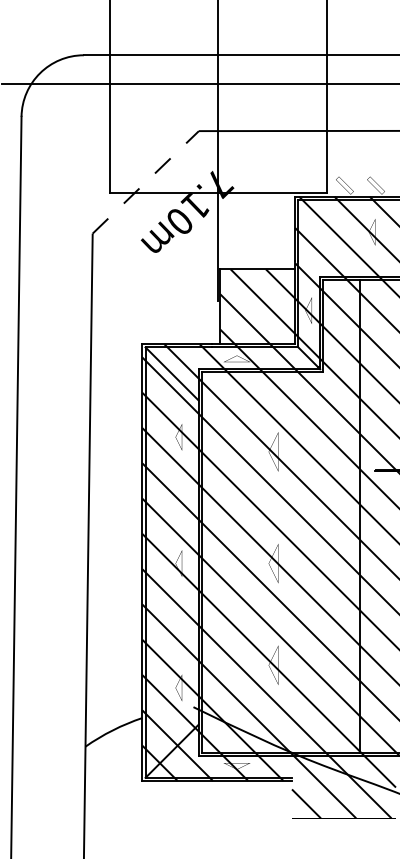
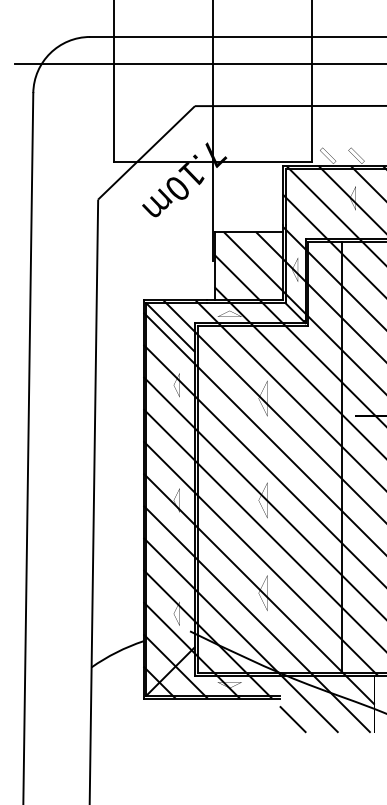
line: (145, 181) -> (146, 152), dashed -> solid

